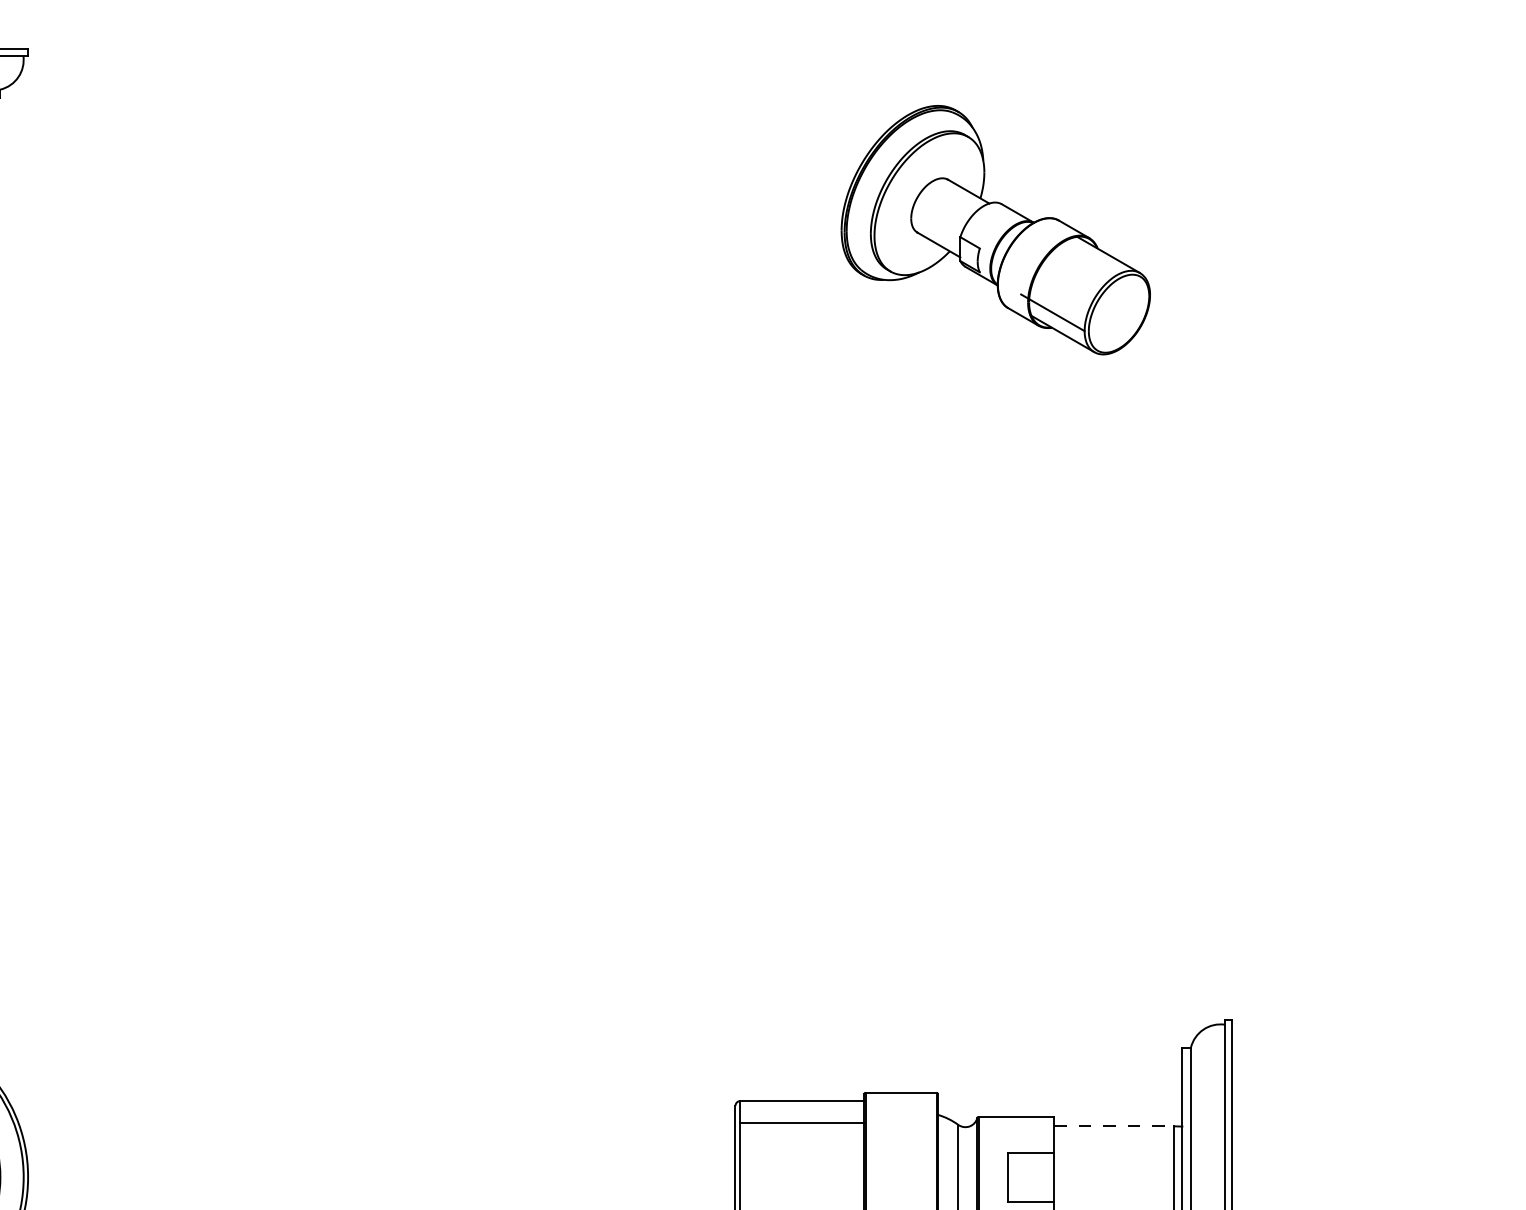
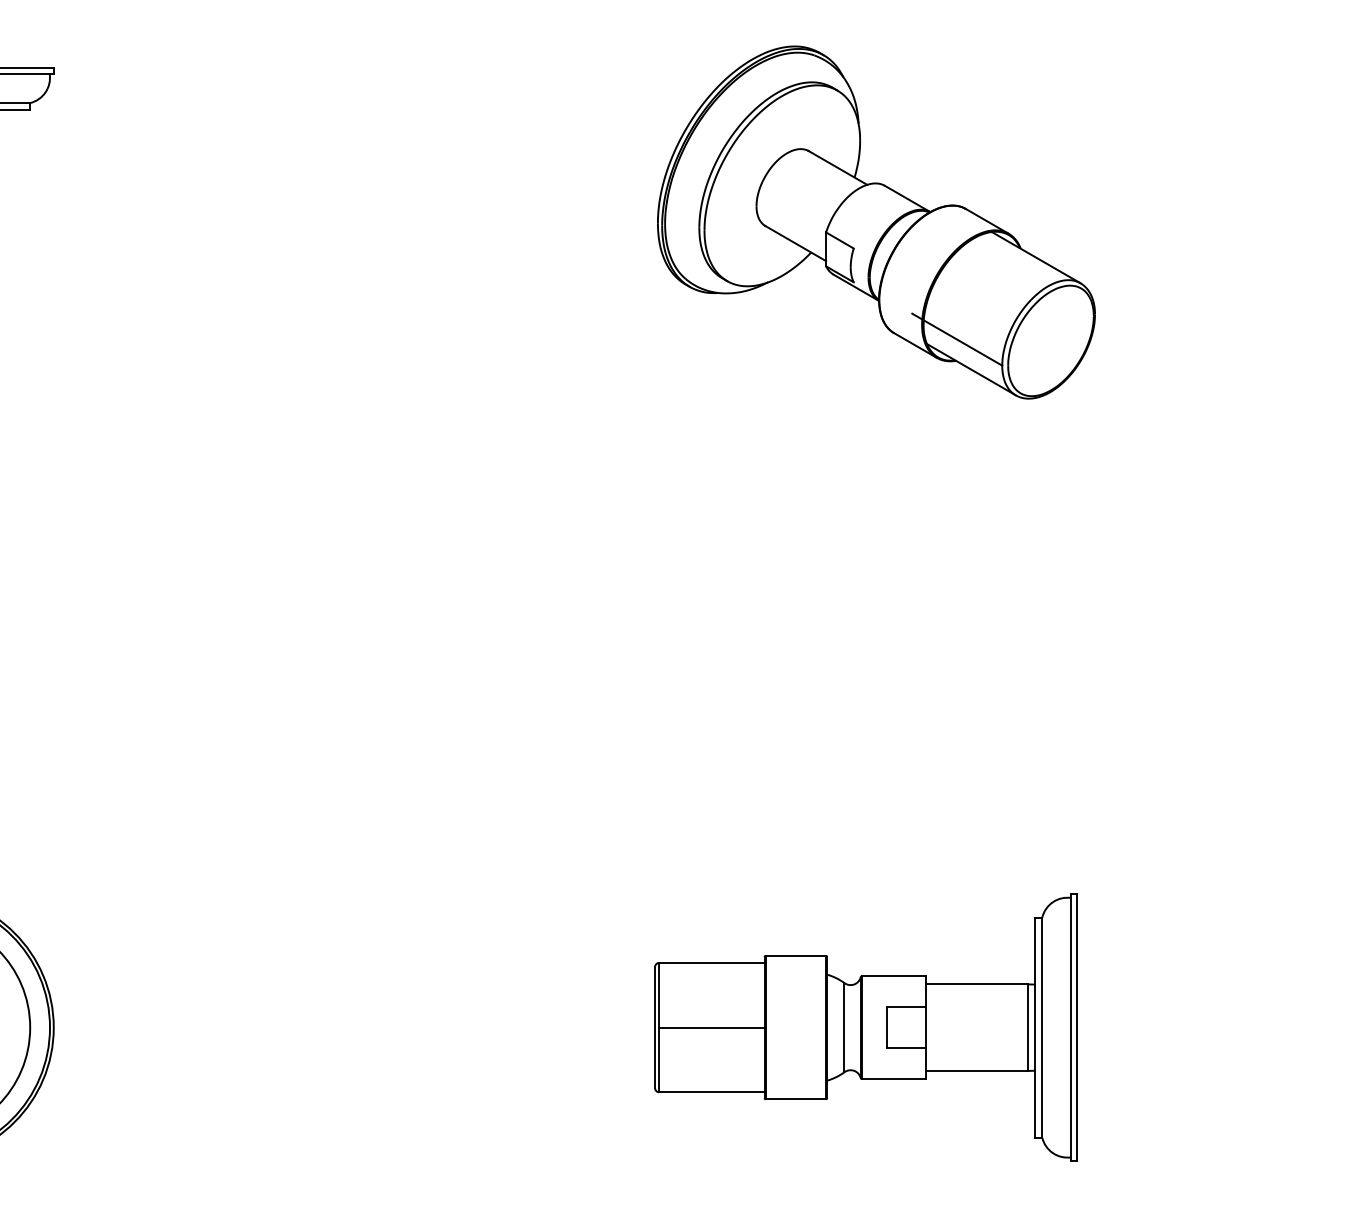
part: (995, 230) -> (876, 222), size x1.67
line: (801, 1122) -> (711, 1027), moved
line: (1114, 1126) -> (977, 984), dashed -> solid

